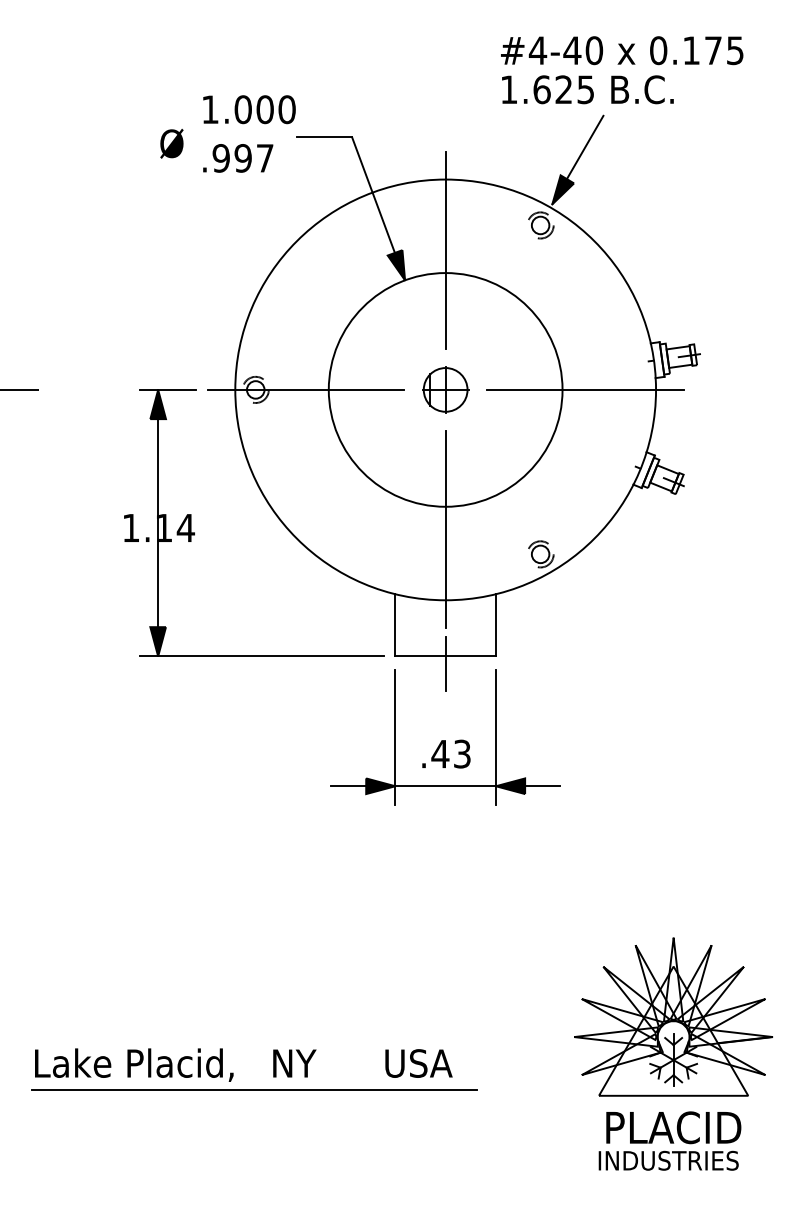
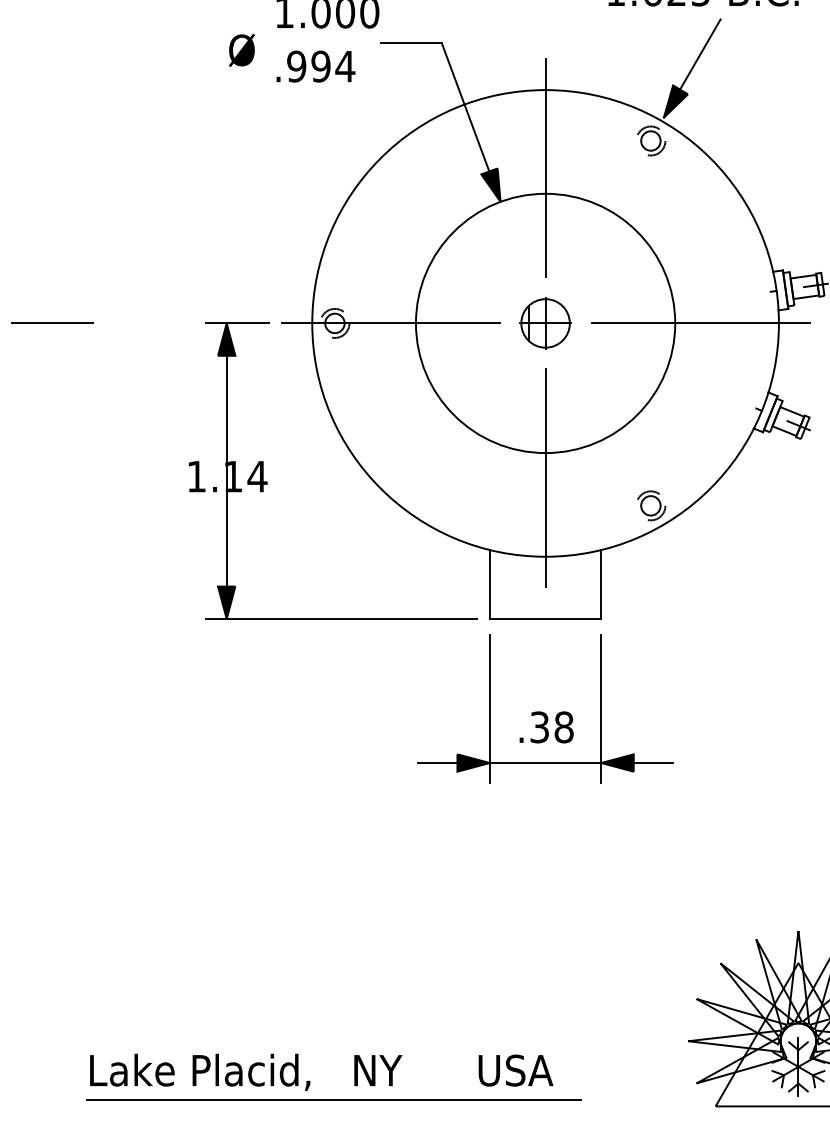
text: (265, 158) -> (345, 66), .997 -> .994
line: (445, 664) -> (545, 627), removed
text: (450, 753) -> (550, 726), .43 -> .38

